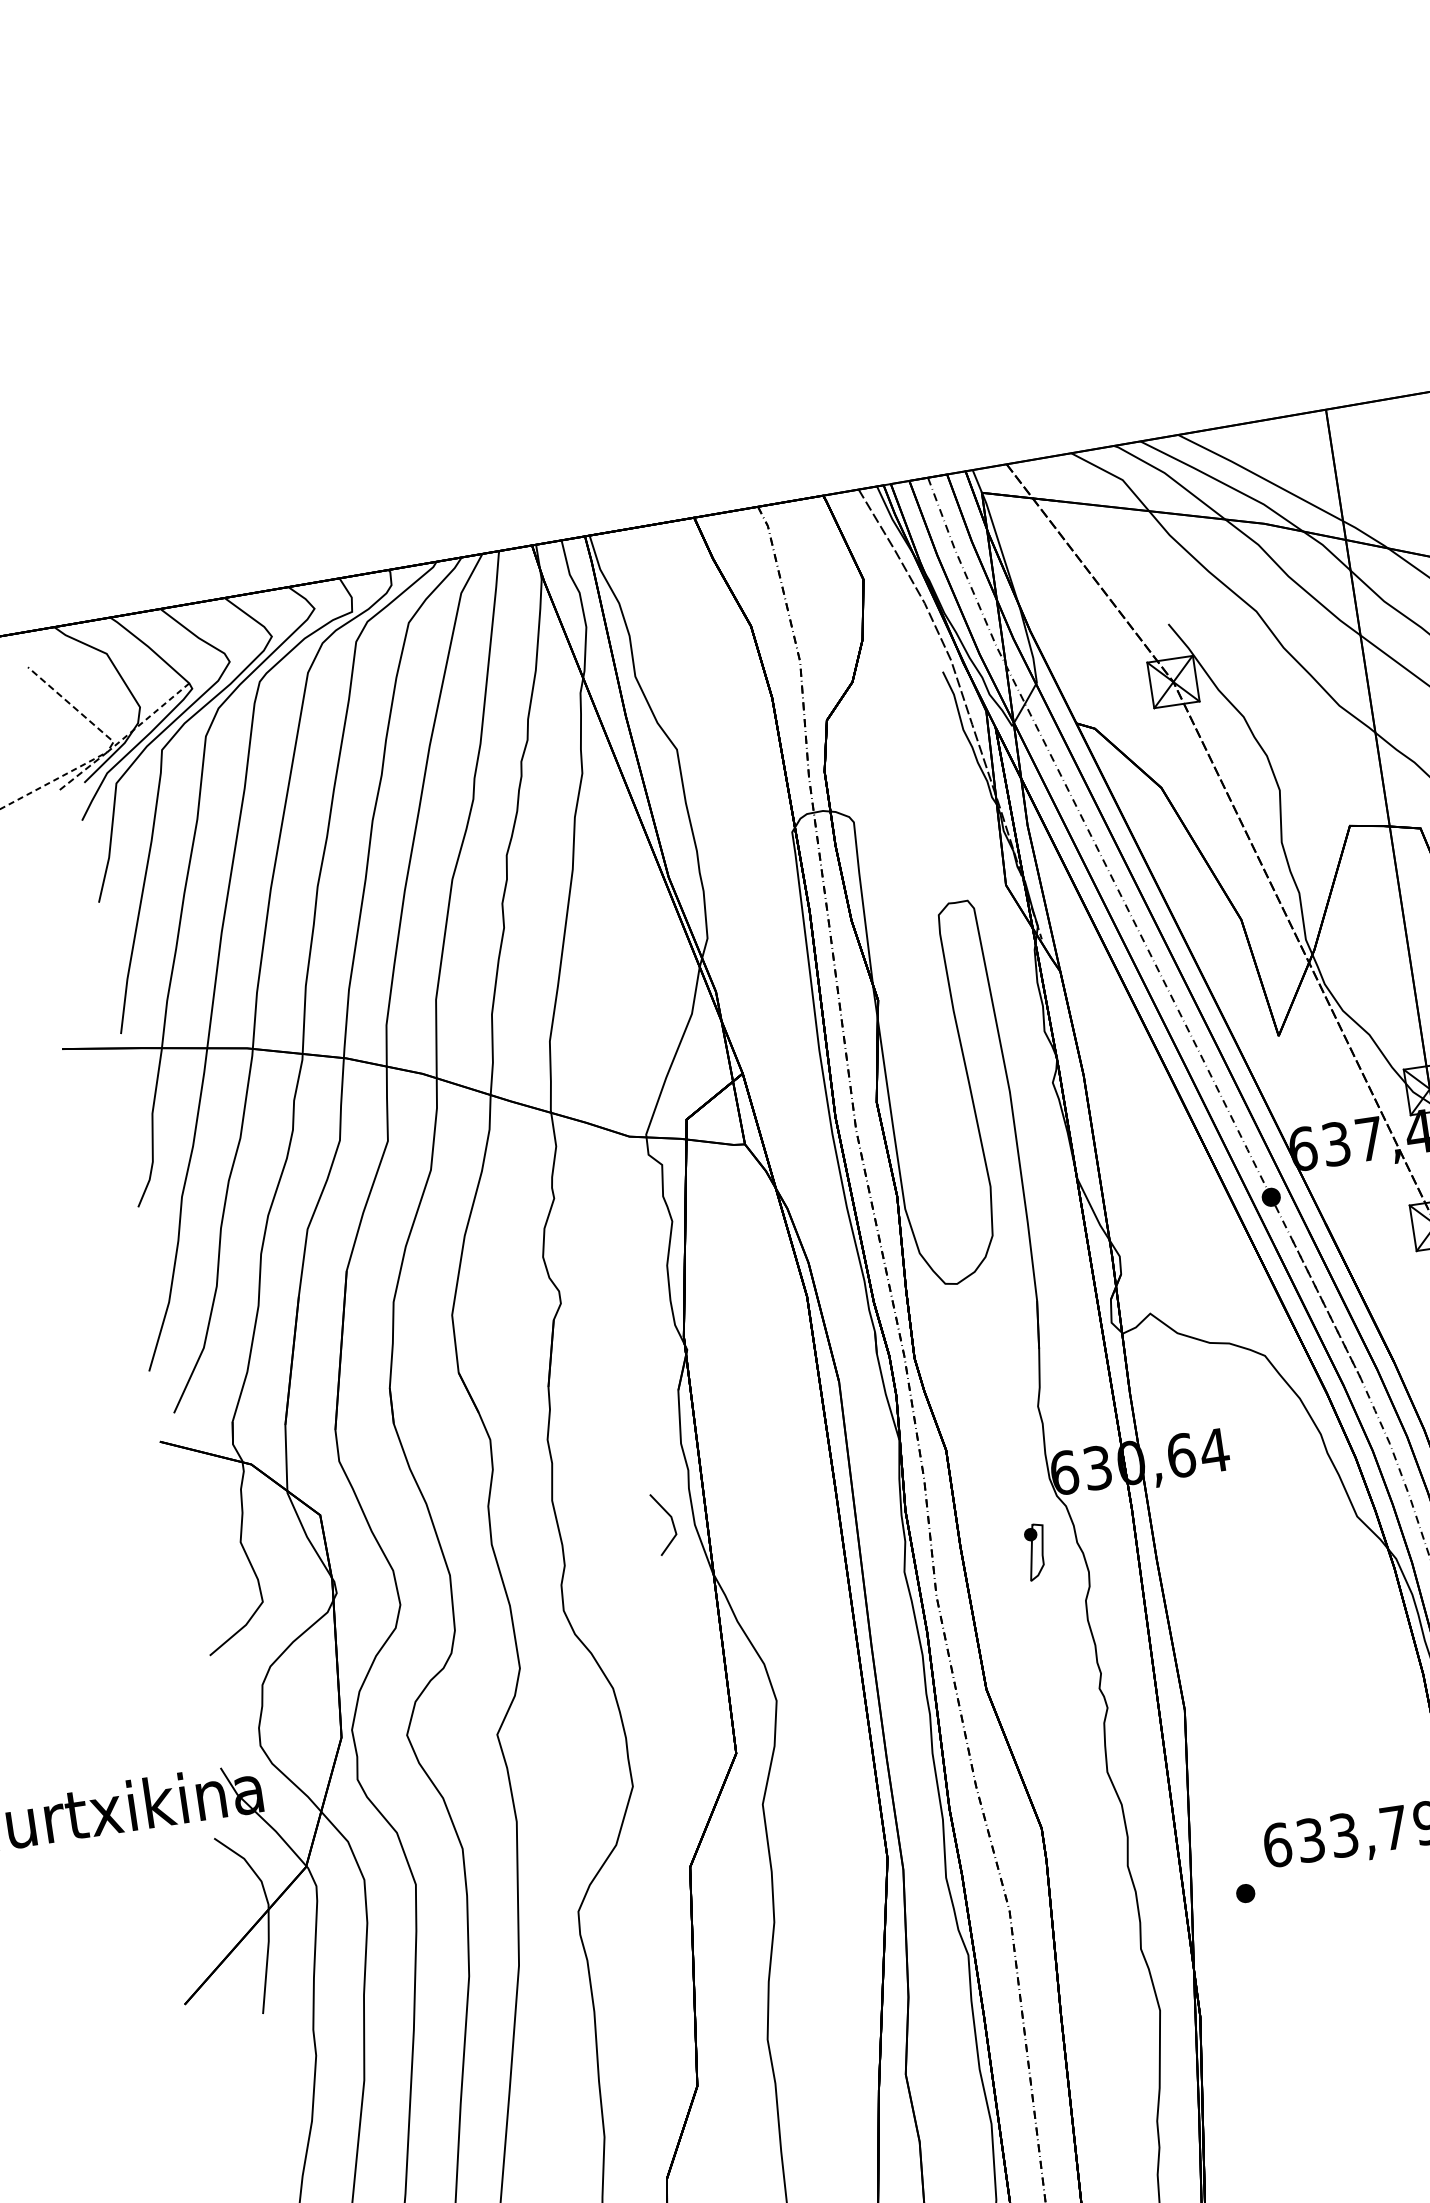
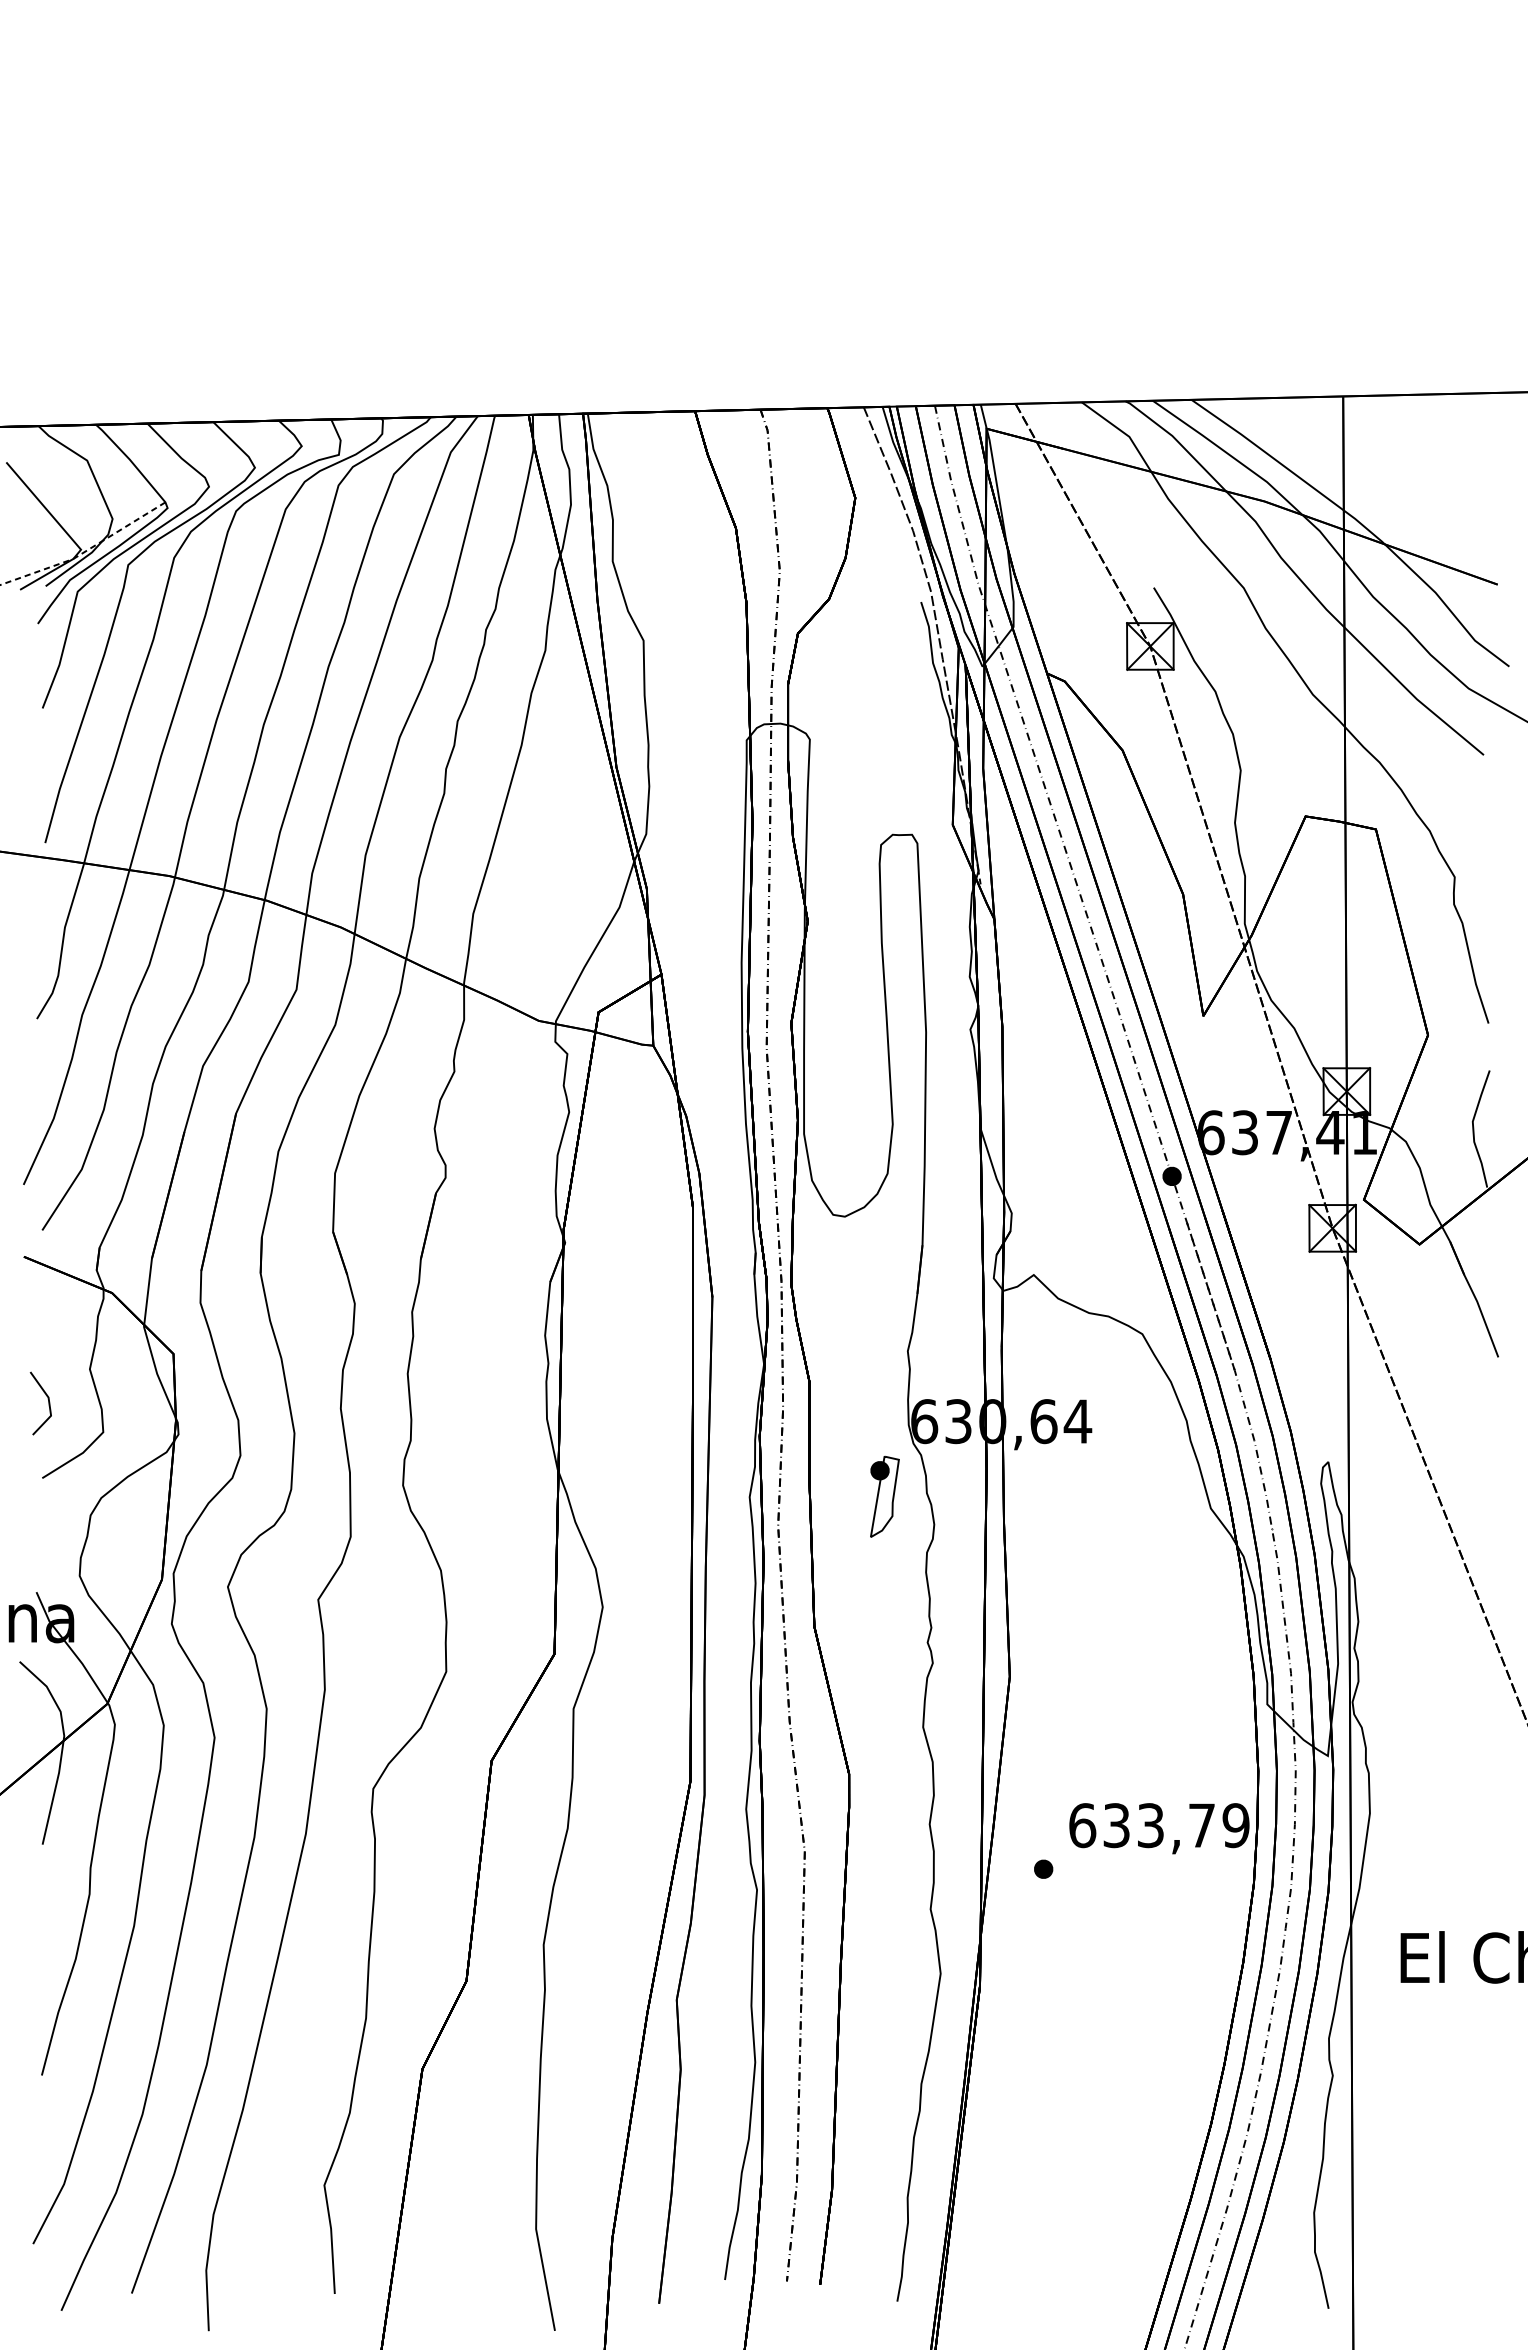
line: (99, 729) -> (68, 535), dashed -> solid
line: (672, 1522) -> (48, 1403), moved
part: (1036, 1551) -> (884, 1496), size x1.43

